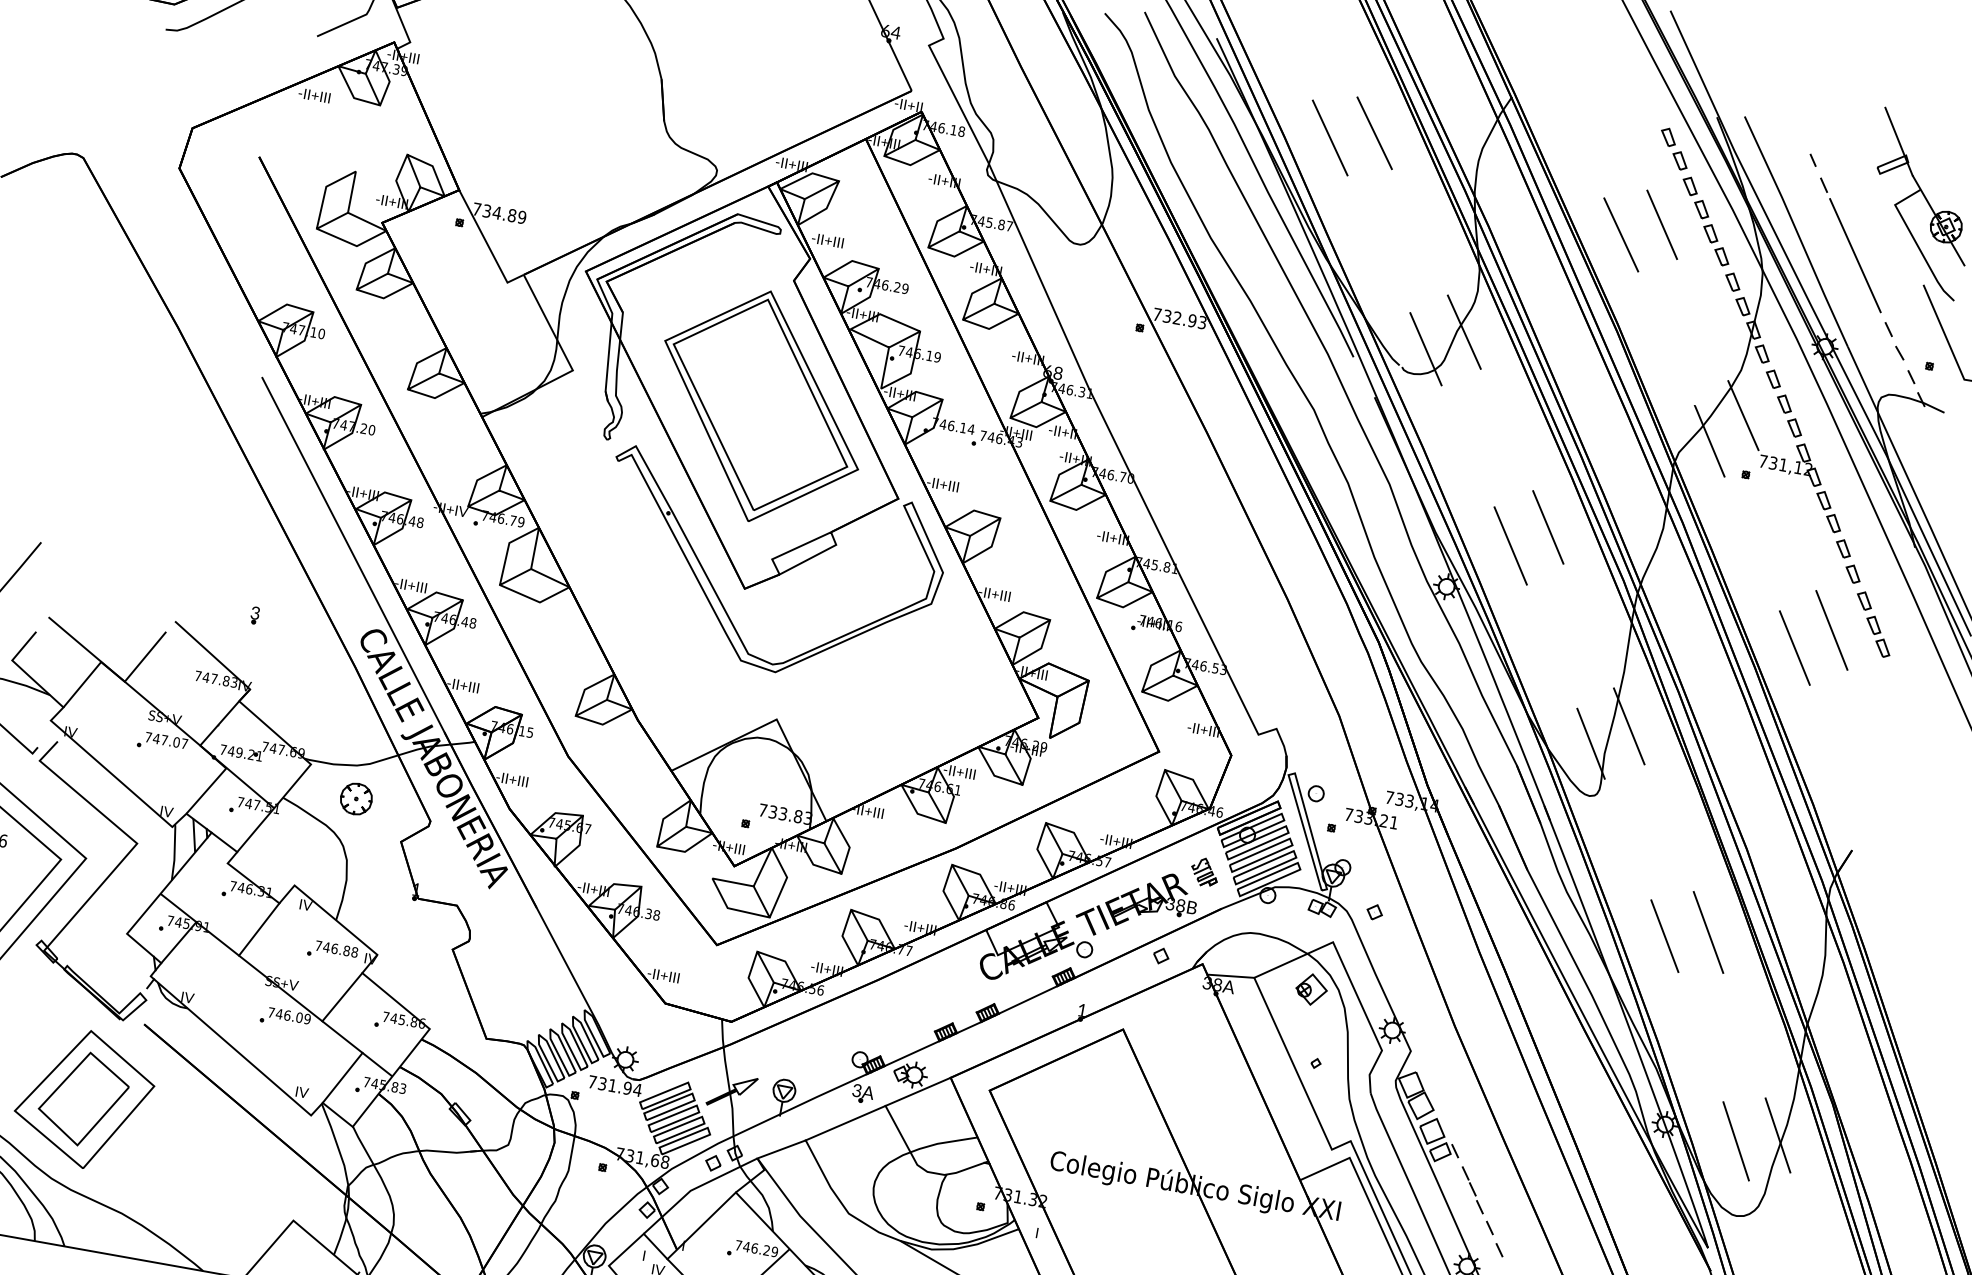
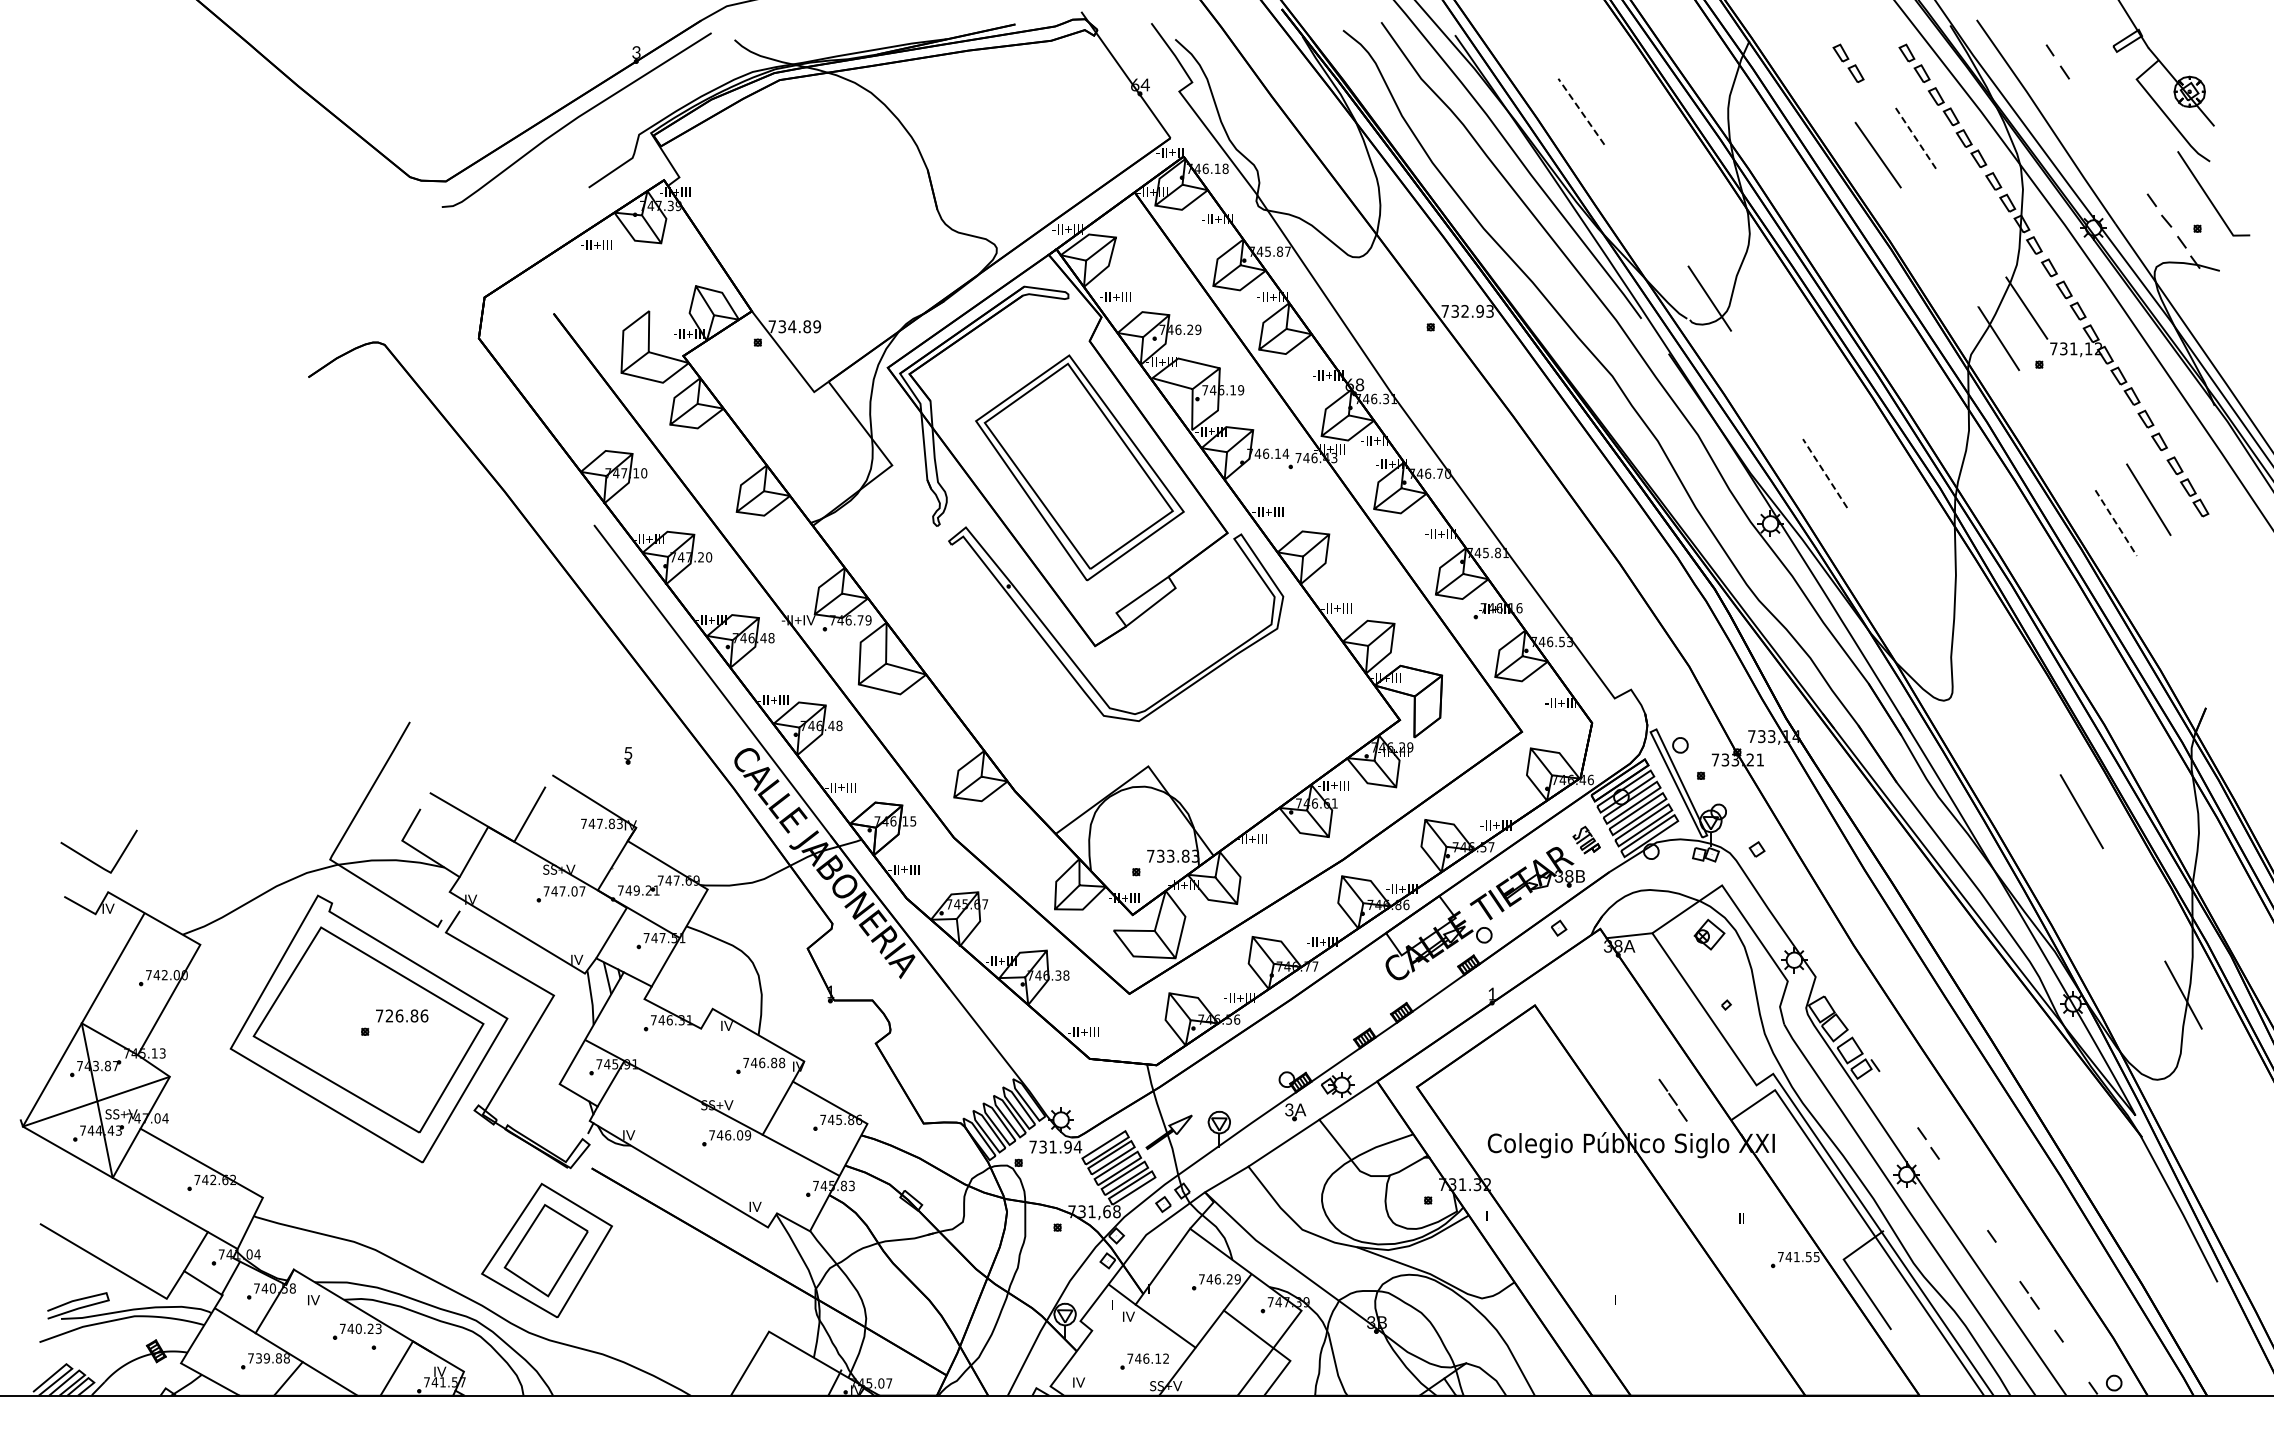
line: (1374, 133) -> (1623, 99), removed
part: (1607, 136) -> (1848, 62), added
line: (1330, 137) -> (1581, 111), solid -> dashed
line: (1662, 225) -> (1916, 138), solid -> dashed
line: (1855, 255) -> (2107, 134), removed
line: (1464, 331) -> (1743, 275), removed
line: (1547, 526) -> (1857, 448), removed
line: (1511, 546) -> (1825, 473), solid -> dashed
text: (255, 613) -> (628, 753), 3 -> 5
line: (1795, 648) -> (2116, 523), solid -> dashed
line: (1628, 725) -> (1969, 626), removed
line: (1591, 743) -> (1936, 649), removed
part: (356, 799) -> (757, 915), removed
line: (259, 928) -> (686, 1056), removed
line: (1664, 935) -> (2040, 822), removed
line: (342, 1077) -> (791, 1185), removed
line: (1736, 1140) -> (2144, 1007), removed
part: (1472, 1189) -> (1672, 1099), moved

